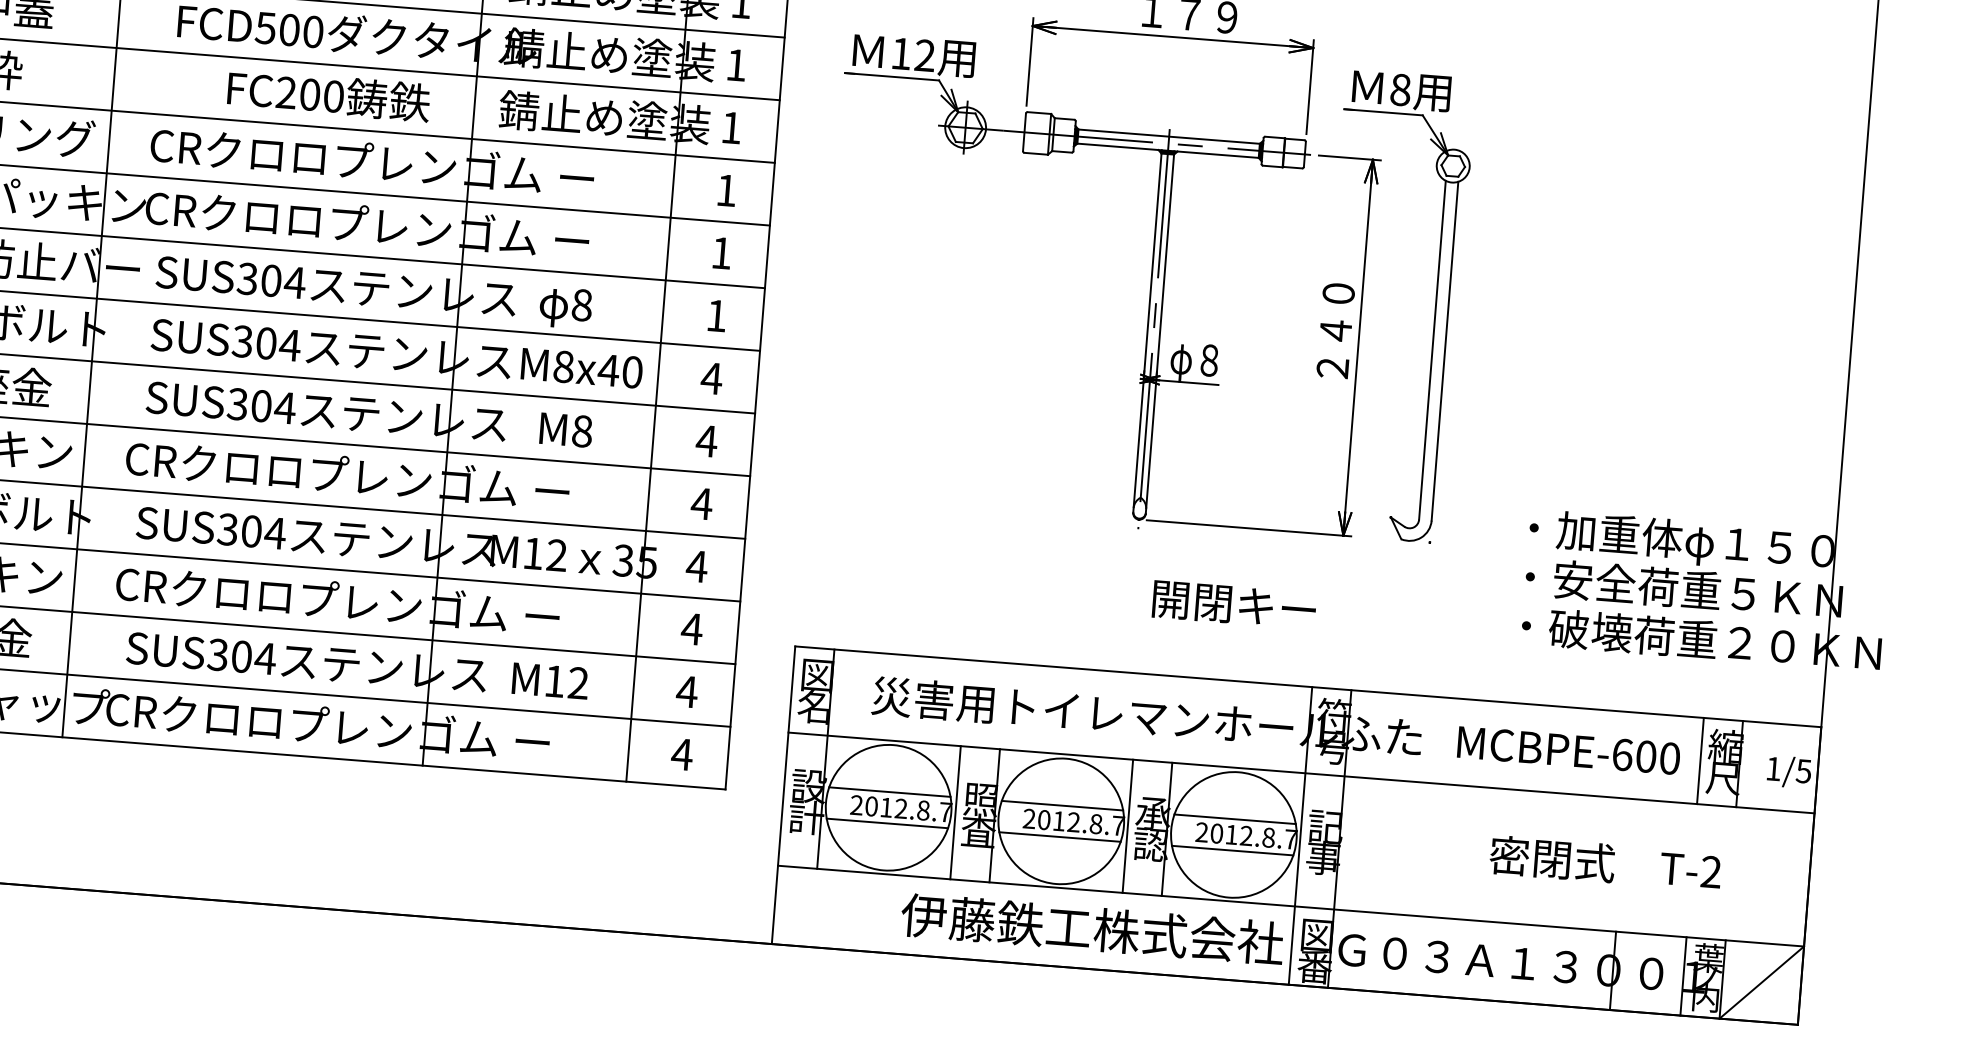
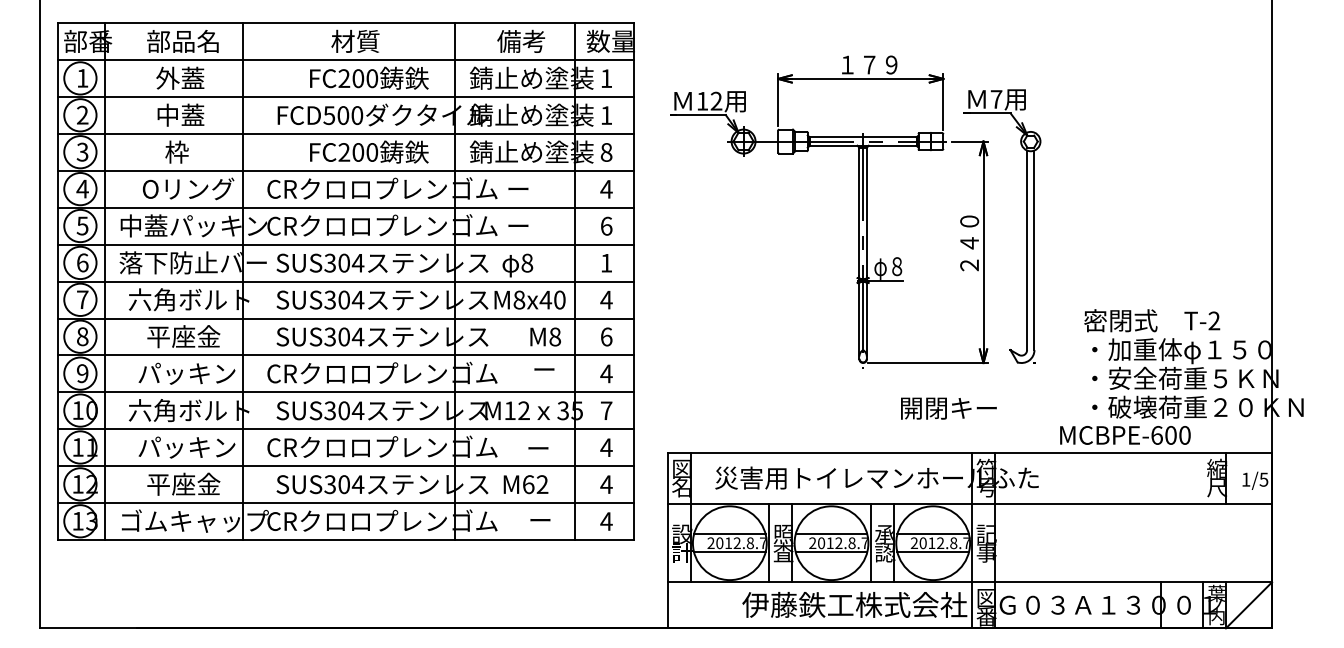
text: (1400, 90) -> (996, 99), 8 -> 7
text: (731, 127) -> (606, 152), 1 -> 8
text: (726, 190) -> (606, 189), 1 -> 4
text: (721, 251) -> (606, 225), 1 -> 6
text: (565, 429) -> (545, 336), moved
text: (706, 440) -> (606, 336), 4 -> 6
text: (552, 491) -> (544, 369), moved
text: (696, 565) -> (606, 410), 4 -> 7
text: (1233, 604) -> (948, 408), moved
text: (542, 617) -> (538, 448), moved
text: (554, 681) -> (528, 484), M12 -> M62
text: (532, 742) -> (540, 520), moved
text: (1569, 750) -> (1125, 435), moved
line: (1699, 761) -> (1202, 478), removed
text: (1606, 863) -> (1152, 320), moved

